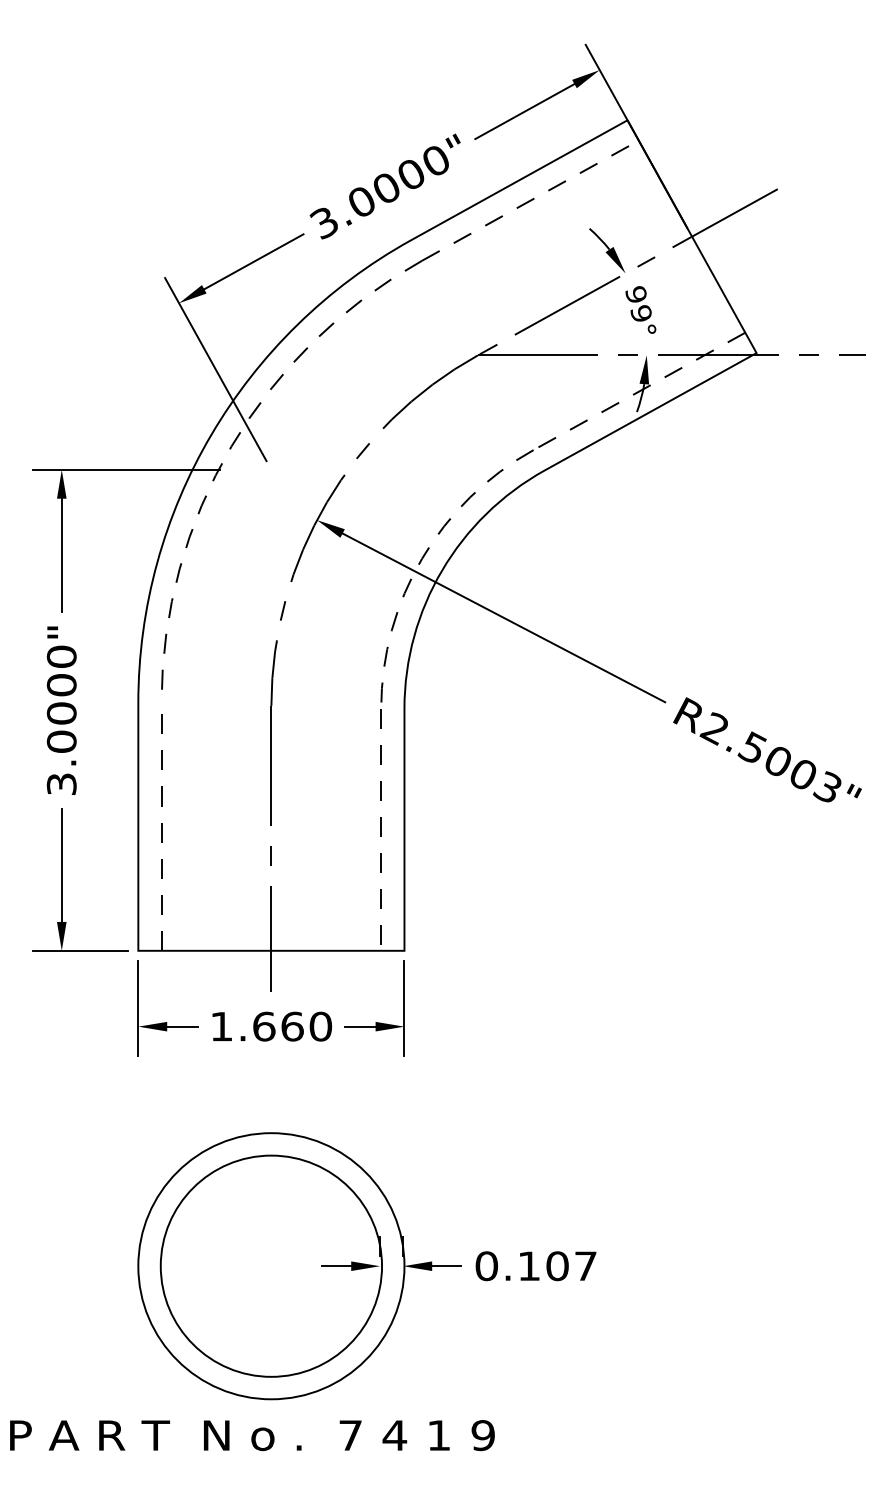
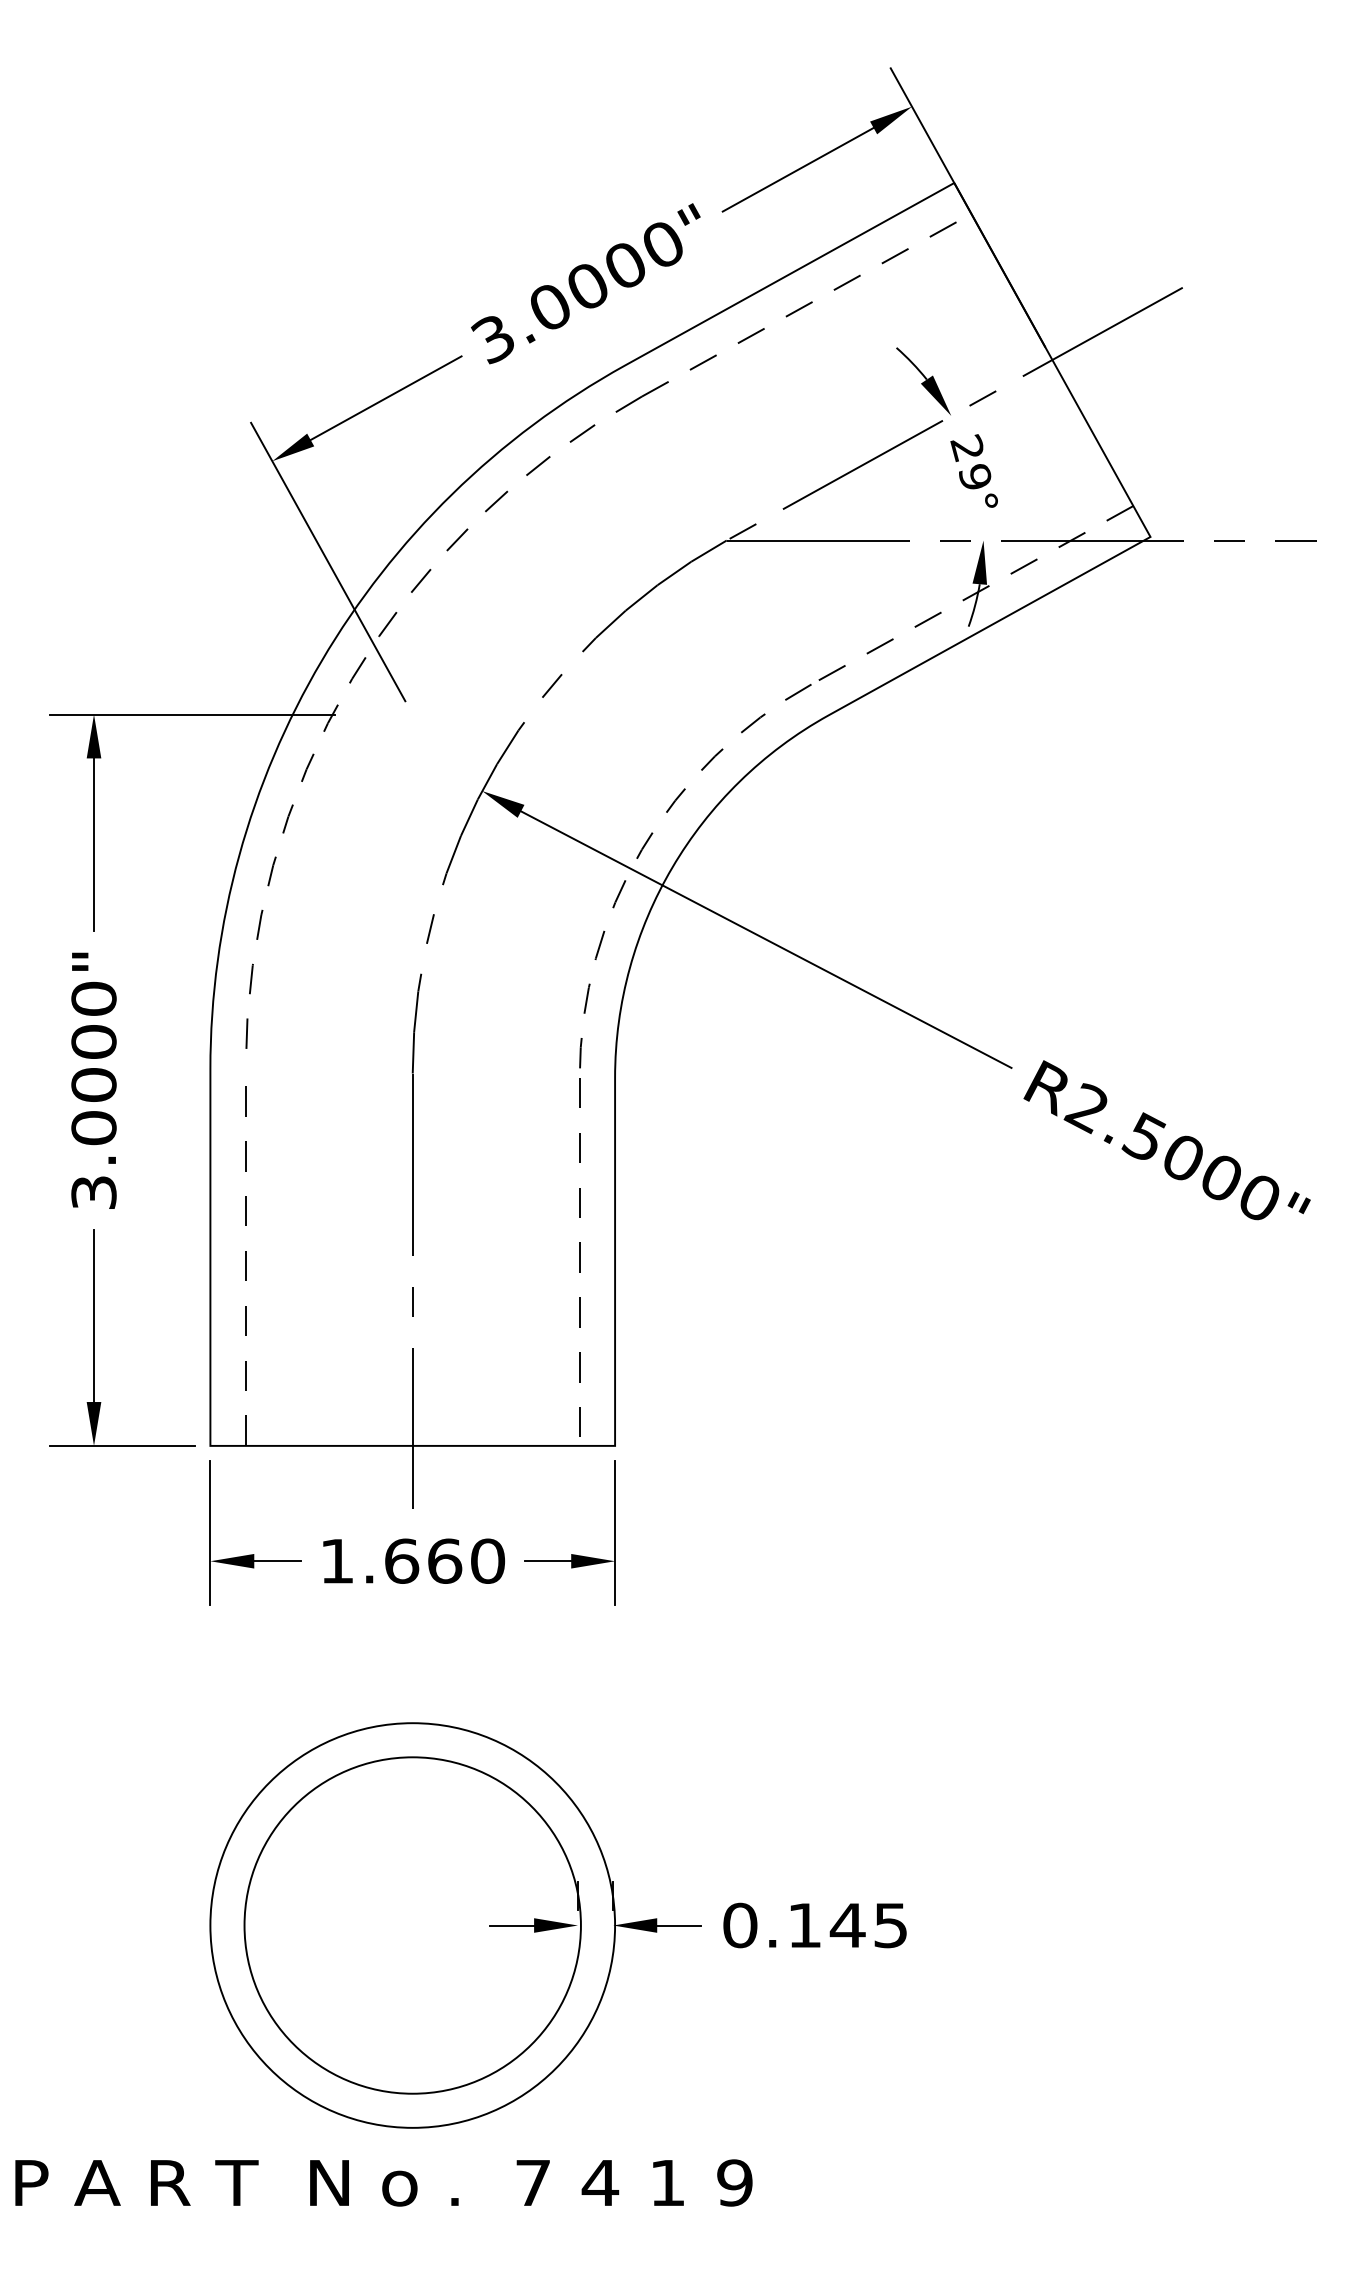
text: (635, 294) -> (966, 447), 99° -> 29°
text: (827, 786) -> (1258, 1196), R2.5003" -> R2.5000"
text: (570, 1266) -> (867, 1925), 0.107 -> 0.145

